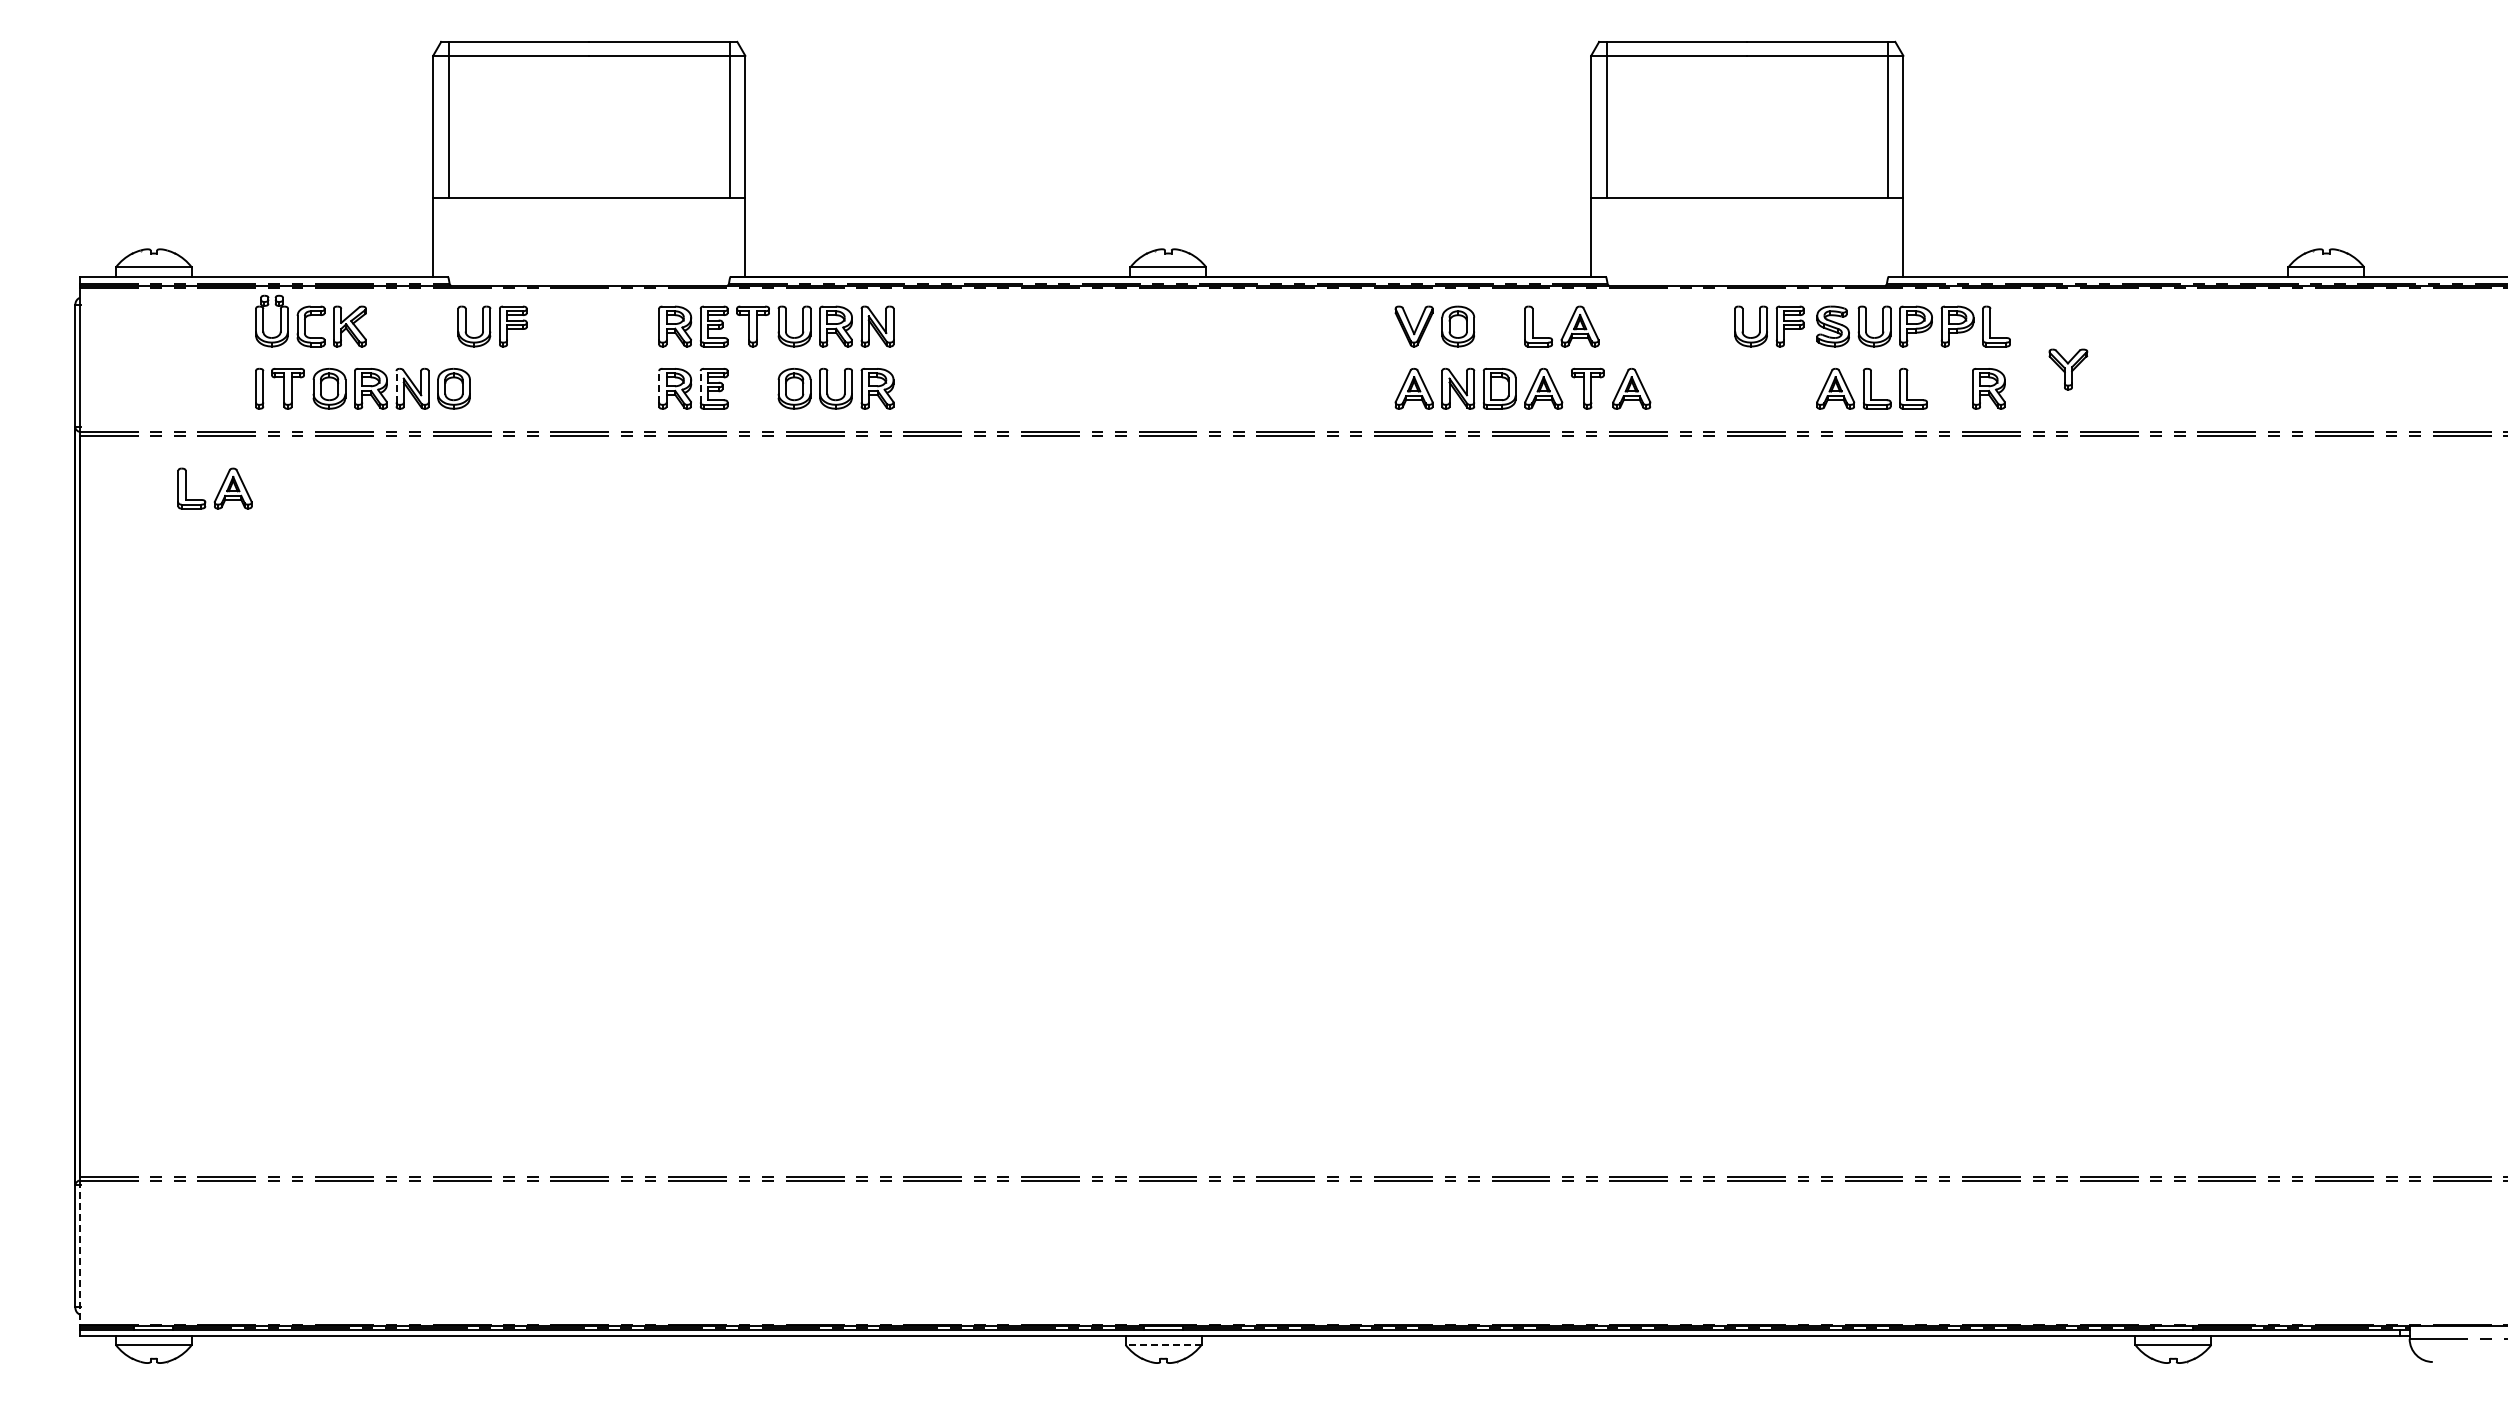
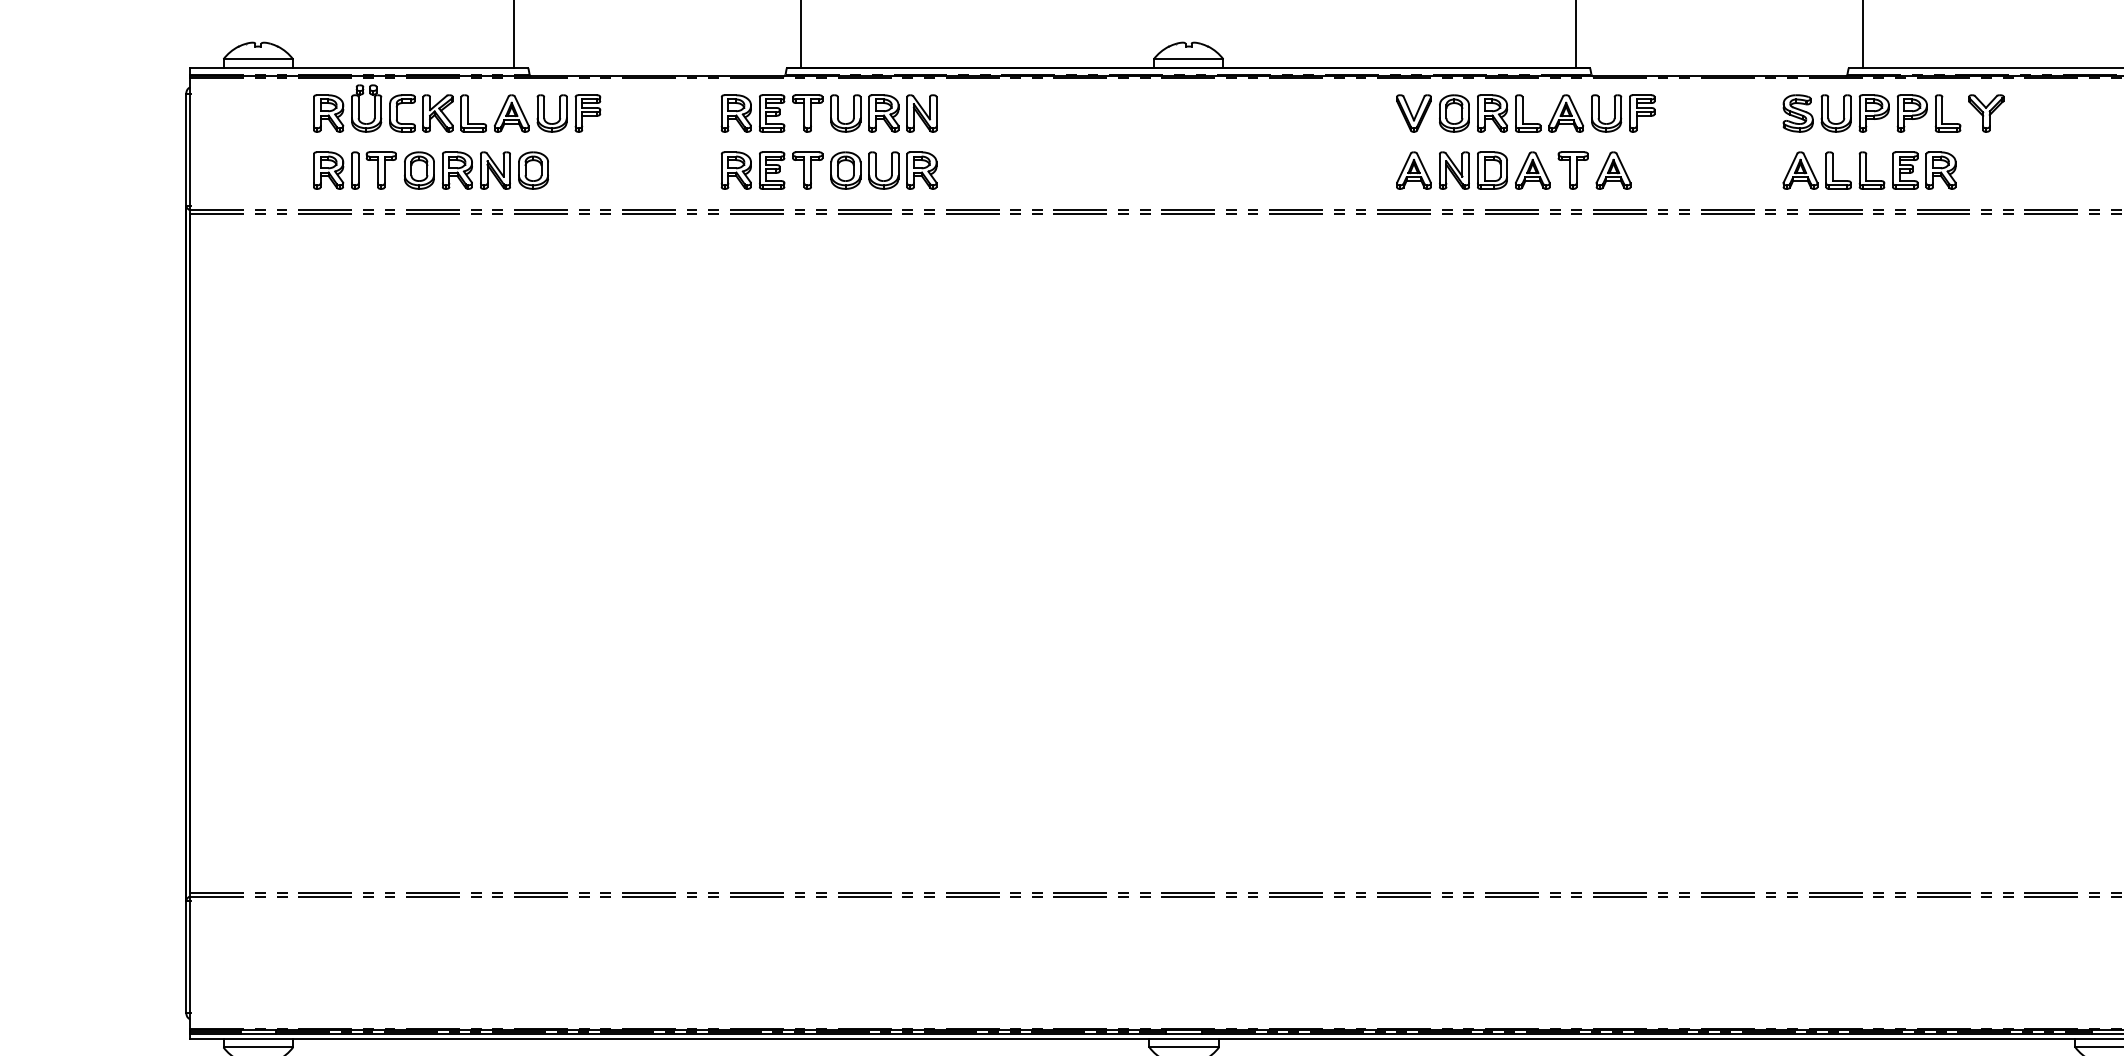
part: (230, 326) -> (328, 113), added
part: (1499, 326) -> (1492, 113), added
part: (1769, 326) -> (1623, 113), moved
part: (2068, 369) -> (1986, 113), moved
line: (396, 386) -> (480, 168), dashed -> solid
line: (659, 386) -> (721, 168), dashed -> solid
line: (700, 386) -> (759, 168), dashed -> solid
part: (230, 388) -> (328, 170), added
part: (752, 388) -> (807, 170), added
part: (1949, 388) -> (1904, 170), added
part: (214, 488) -> (494, 113), moved
line: (79, 1253) -> (190, 963), dashed -> solid
line: (1163, 1344) -> (1184, 1046), dashed -> solid

